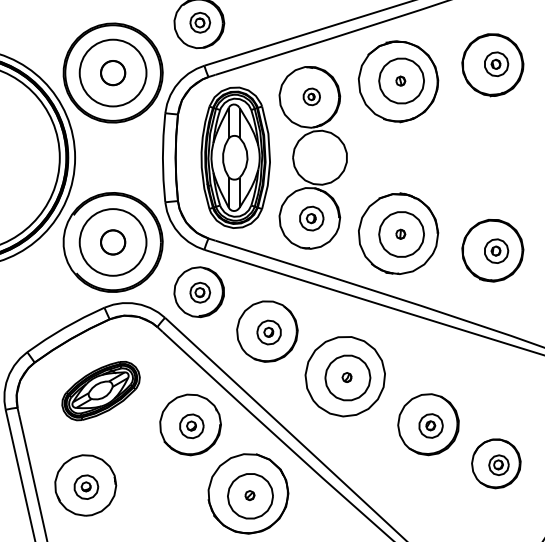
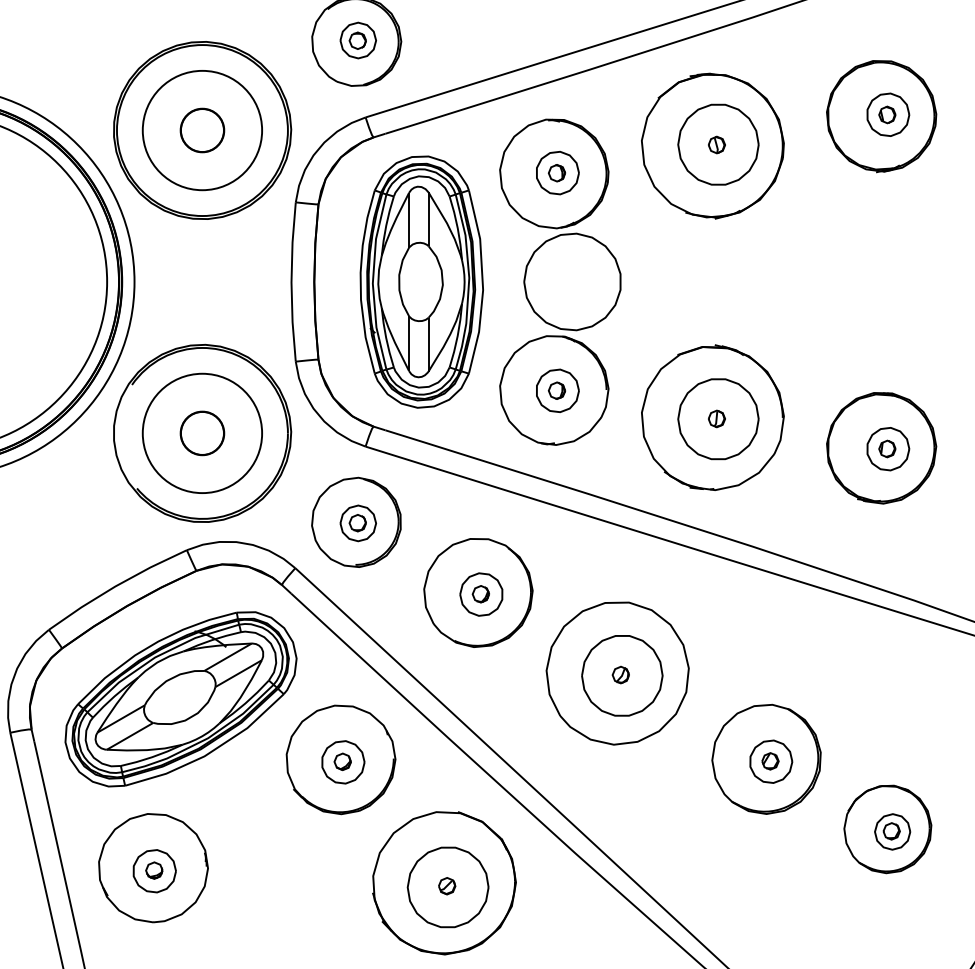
part: (311, 96) -> (557, 172), size x1.43
part: (100, 390) -> (179, 698), size x1.67

